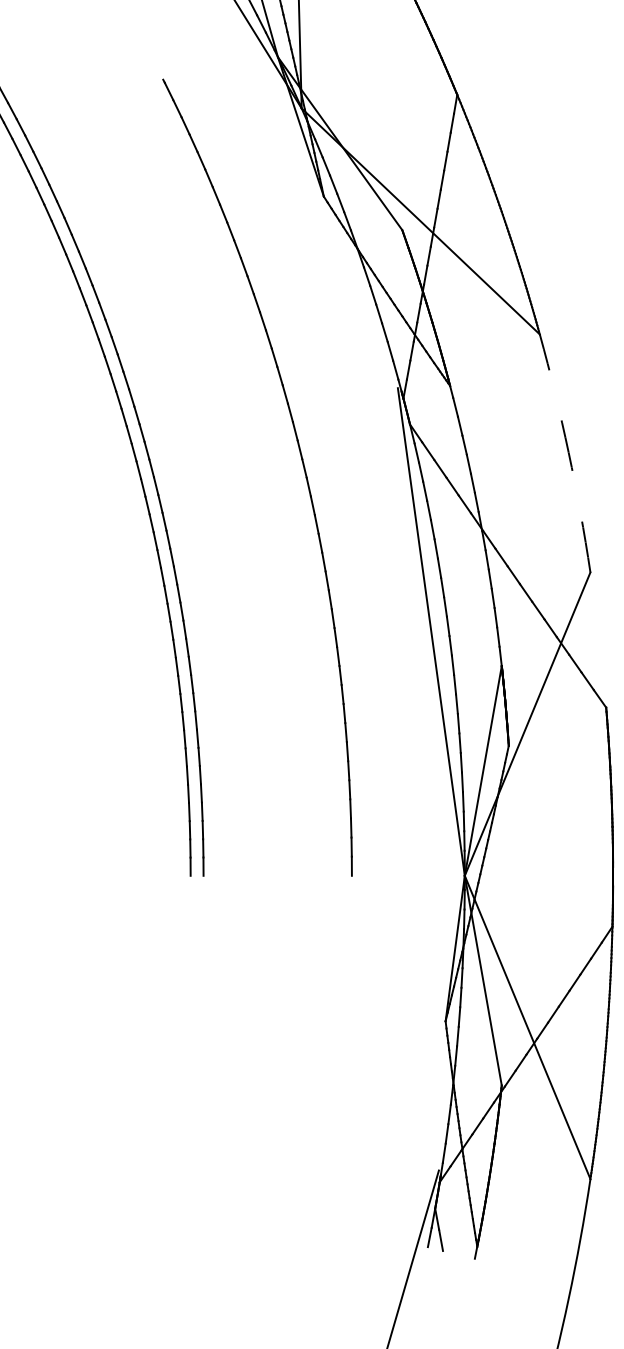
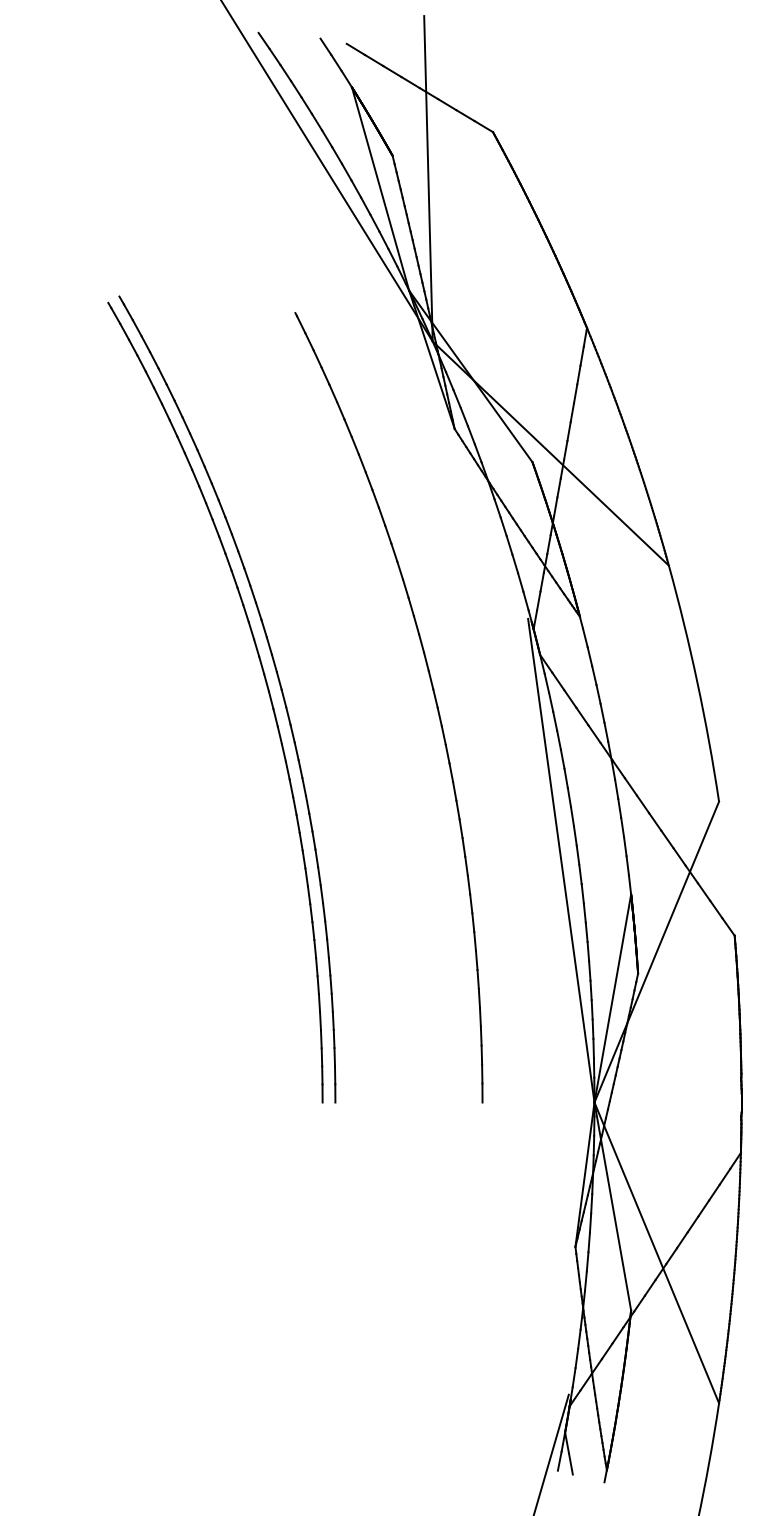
arc: (568, 452) -> (697, 682), dashed -> solid

